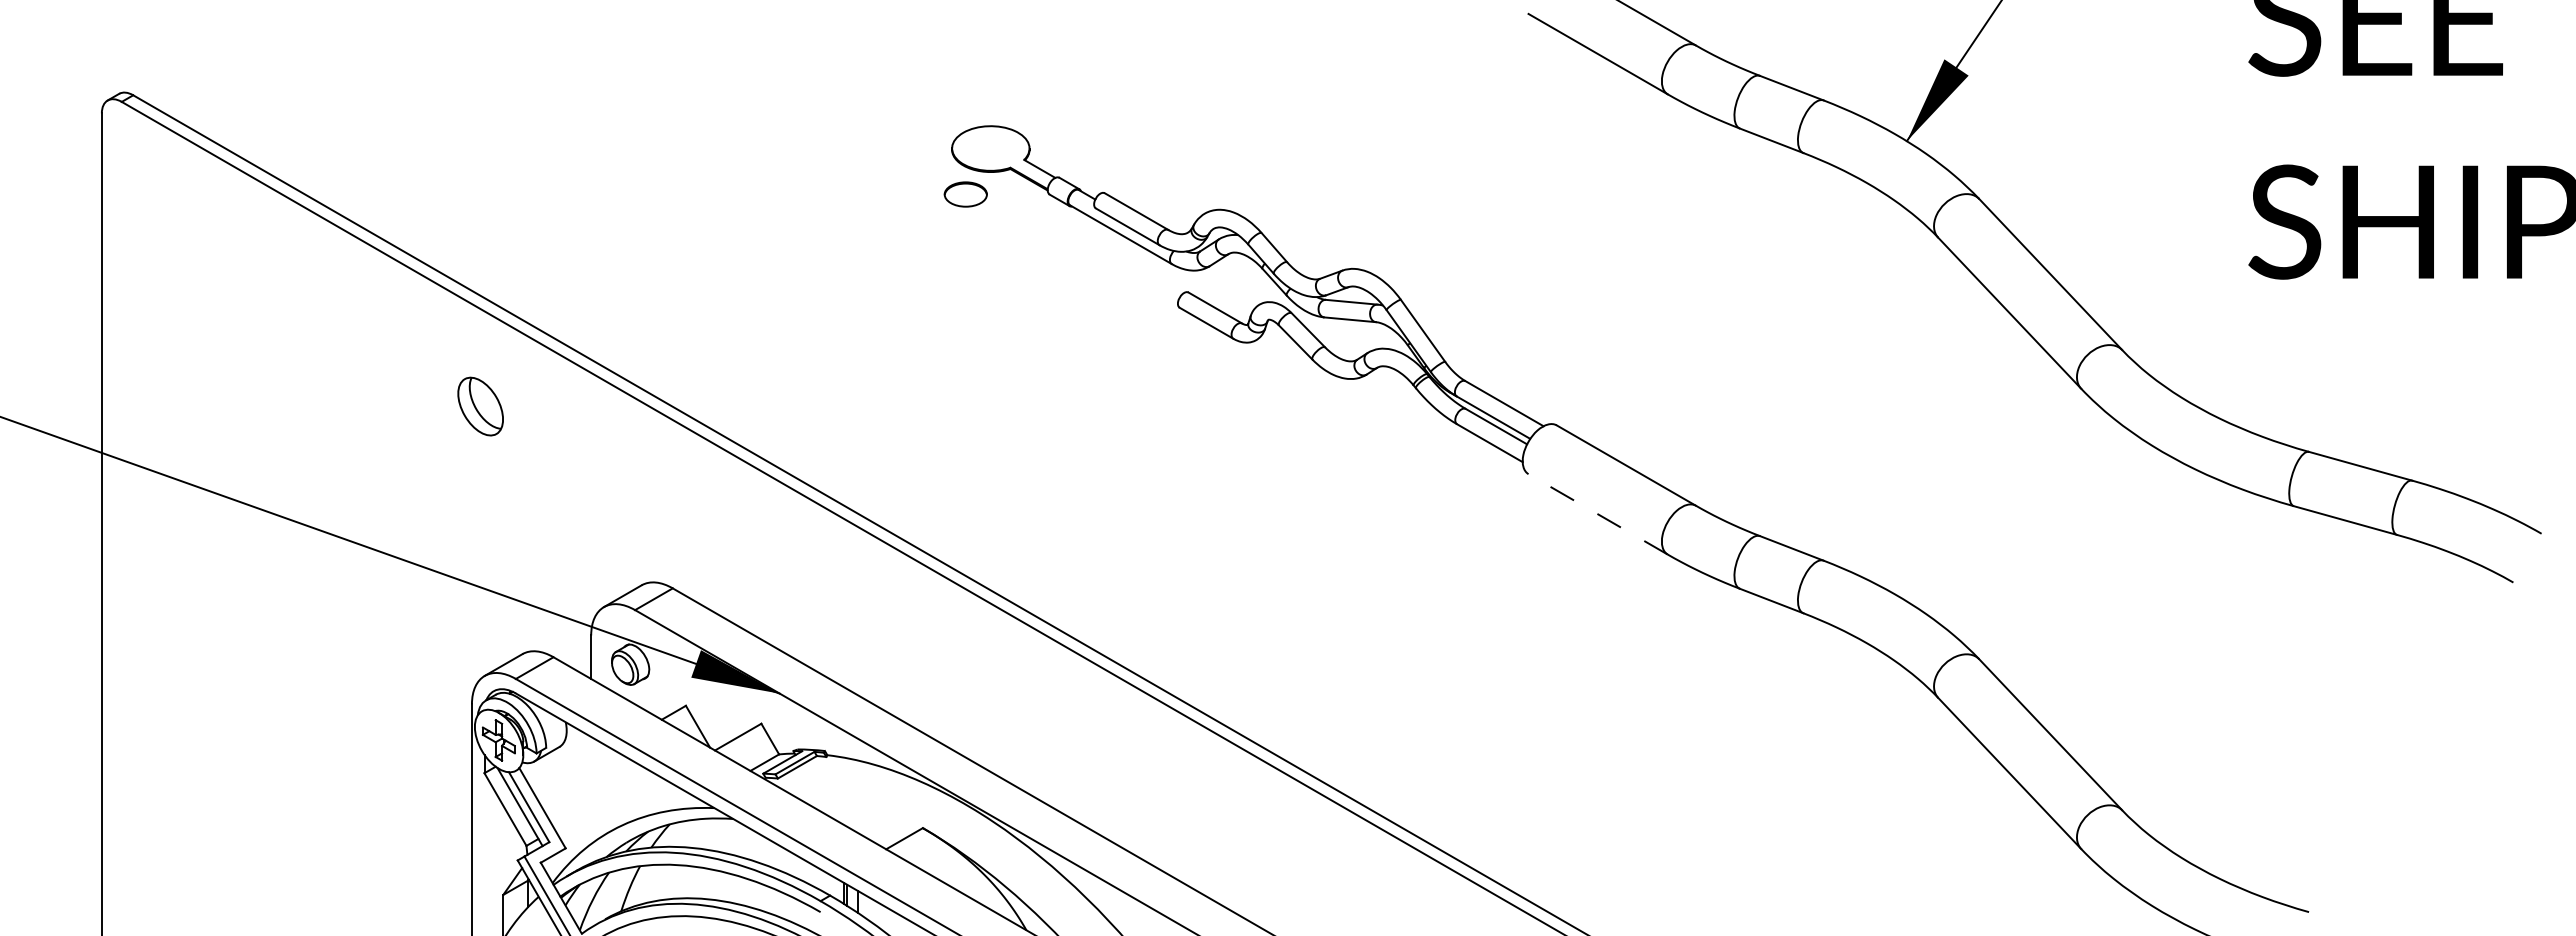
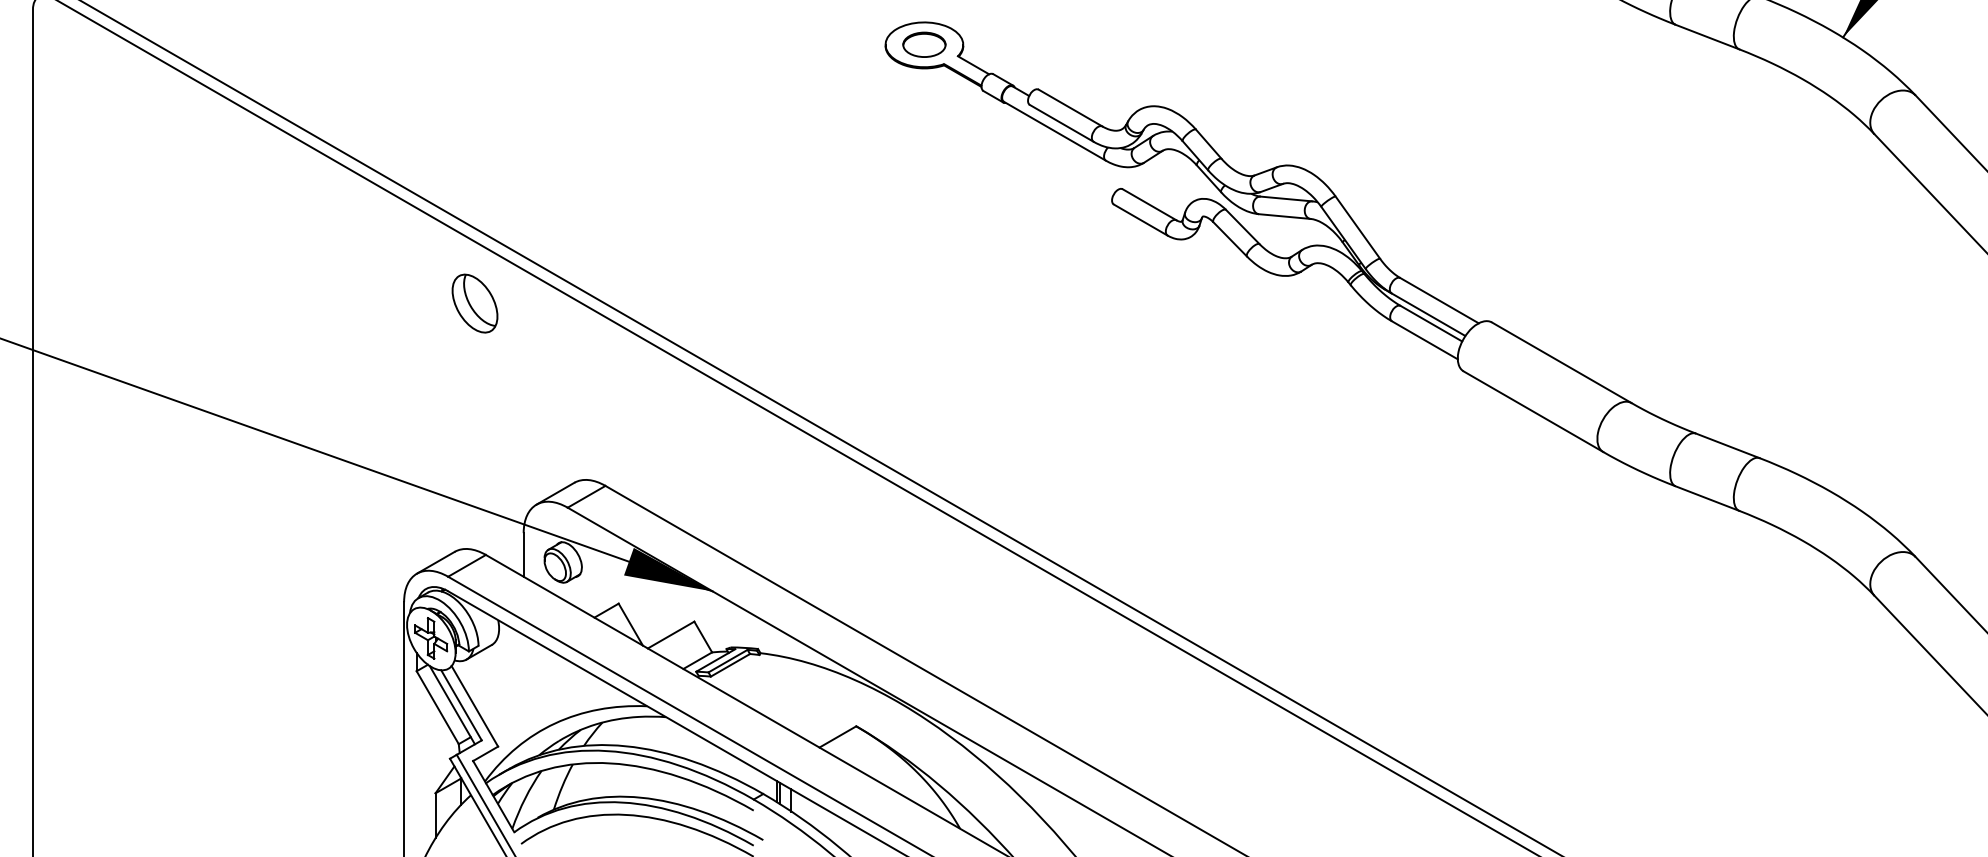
part: (965, 194) -> (924, 44), moved
part: (480, 406) -> (474, 303), moved
line: (1597, 514) -> (1532, 411), dashed -> solid

